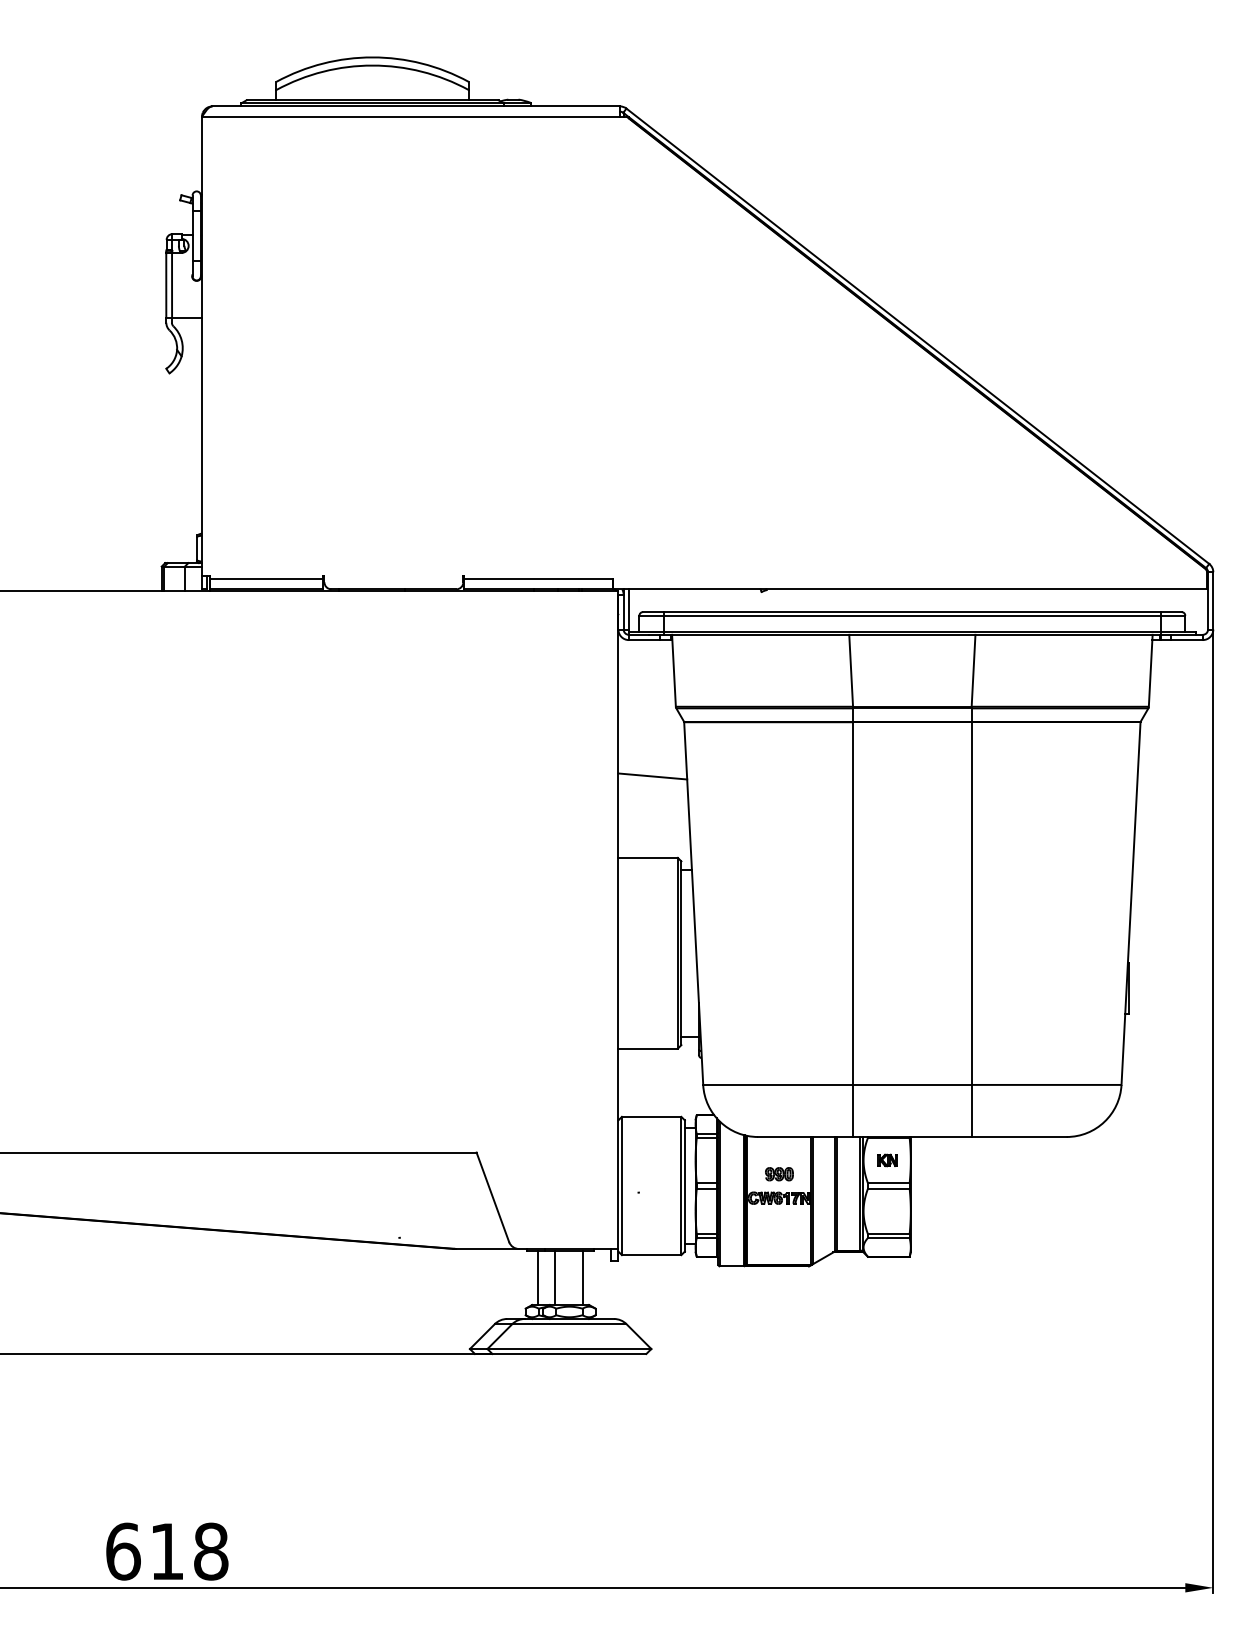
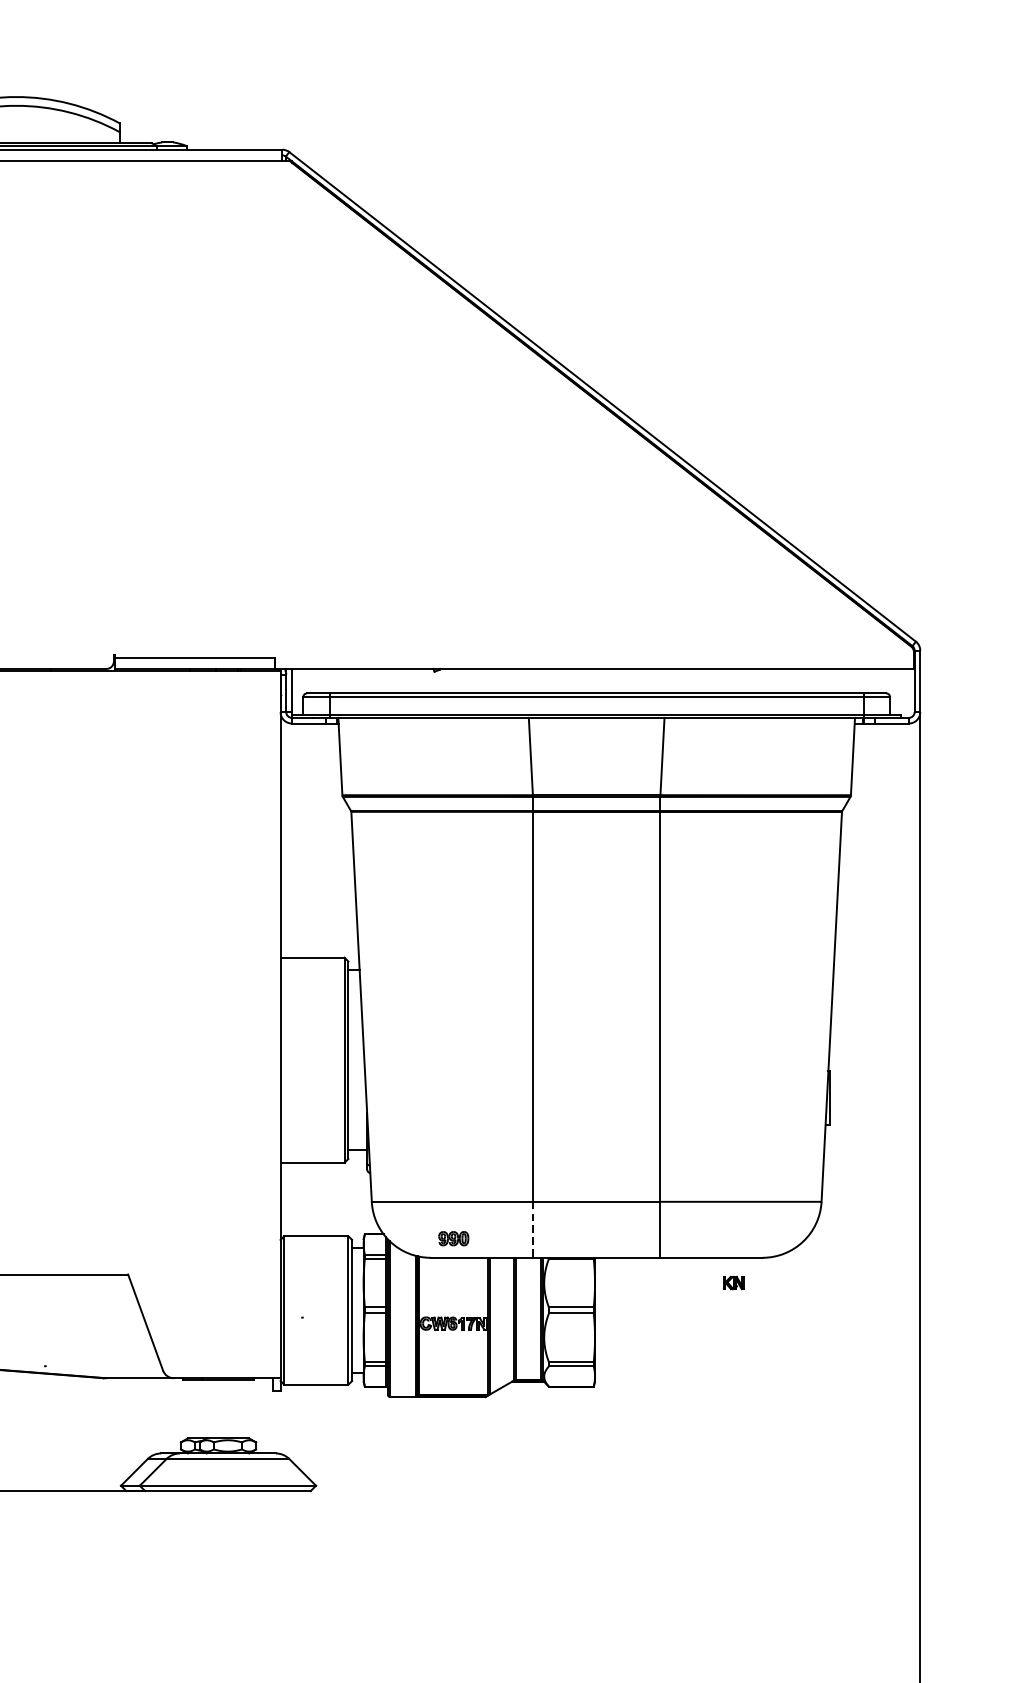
line: (652, 776) -> (317, 870), removed
line: (853, 1111) -> (533, 1230), solid -> dashed
part: (887, 1160) -> (733, 1283), moved
part: (779, 1174) -> (453, 1238), moved
line: (537, 1277) -> (193, 1408), removed
line: (555, 1277) -> (212, 1408), removed
line: (583, 1277) -> (243, 1408), removed

